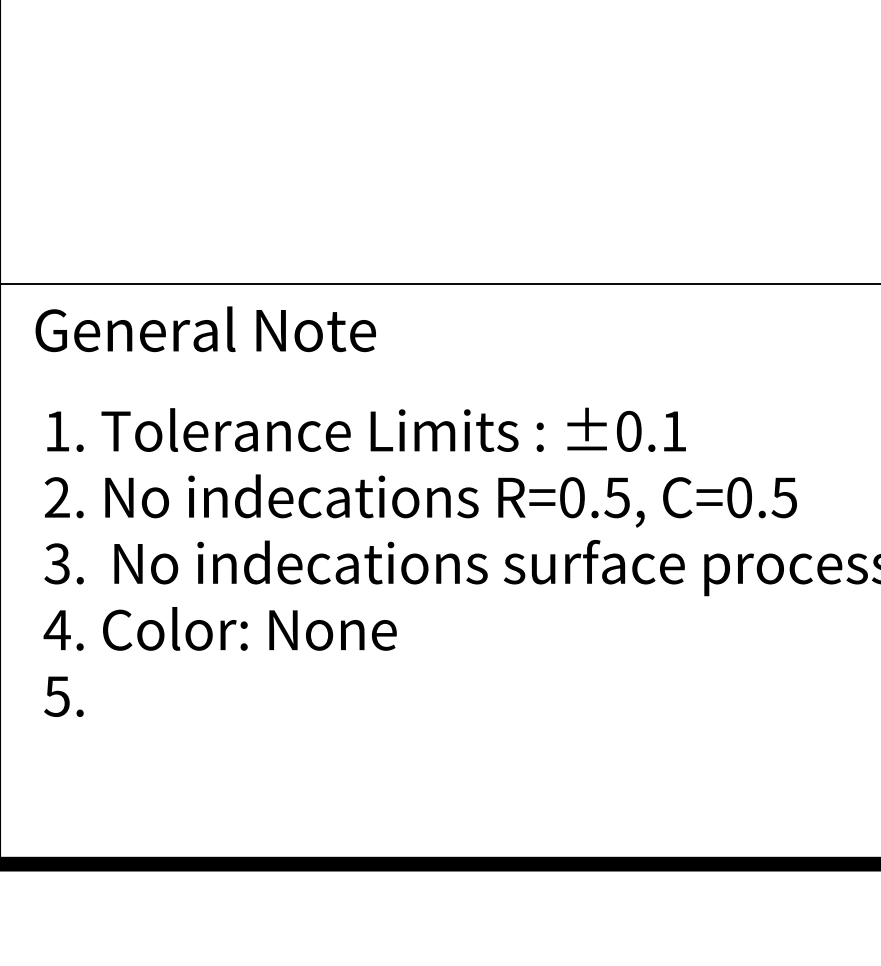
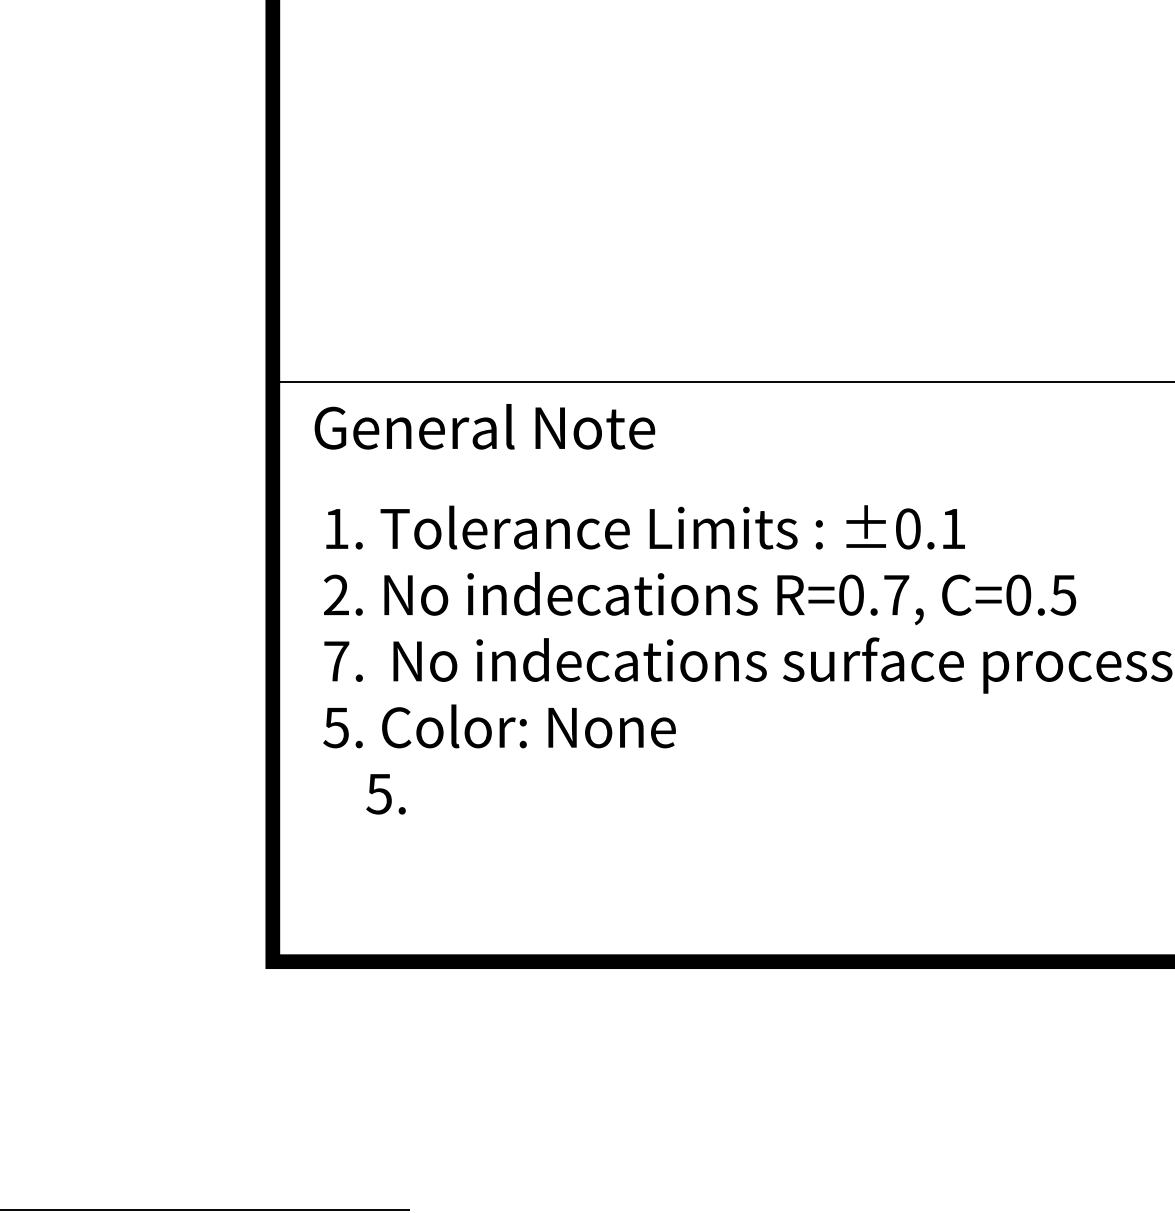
text: (617, 497) -> (896, 595), R=0.5, -> R=0.7,
text: (57, 562) -> (336, 660), 3. -> 7.
text: (56, 629) -> (335, 727), 4. -> 5.
text: (63, 696) -> (385, 794), moved

